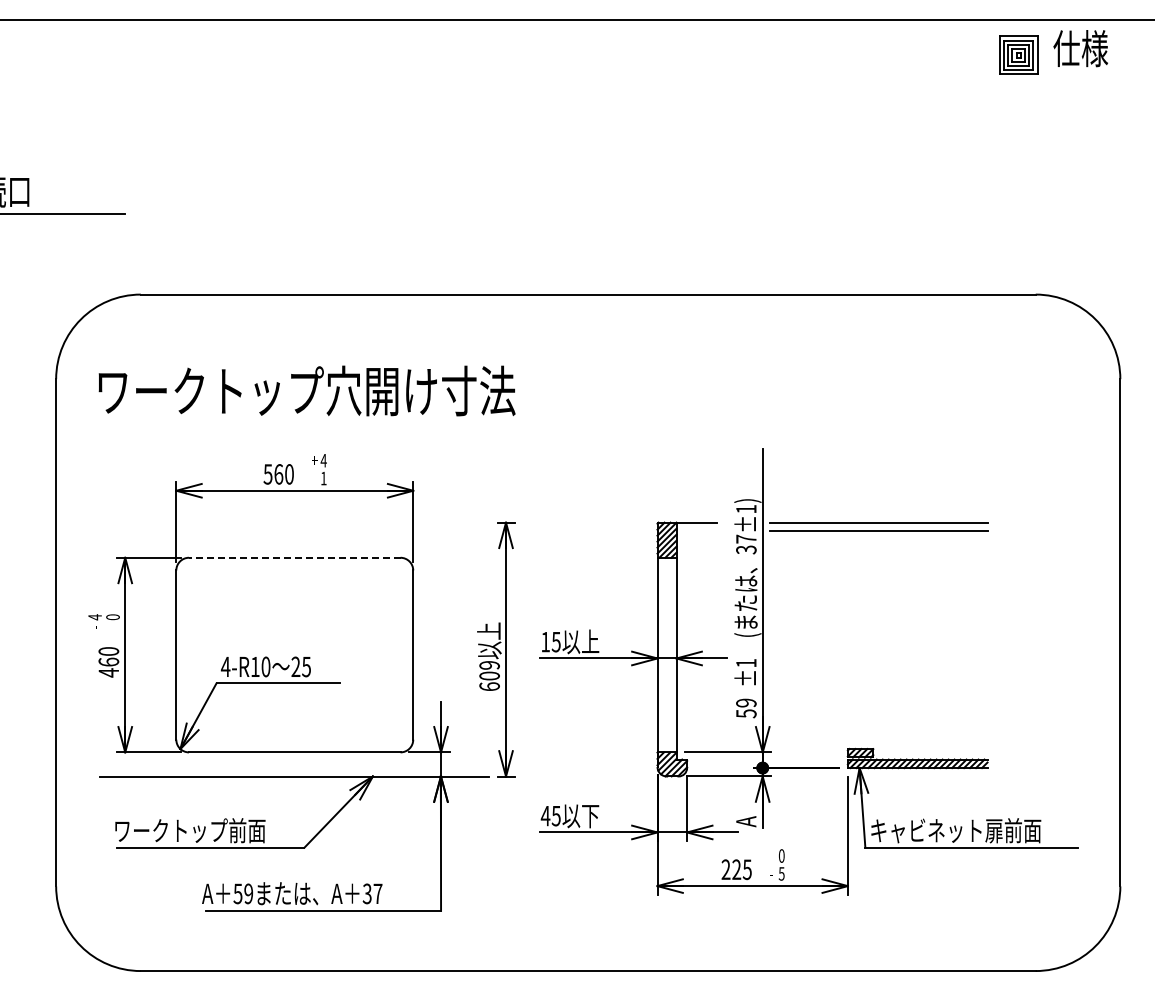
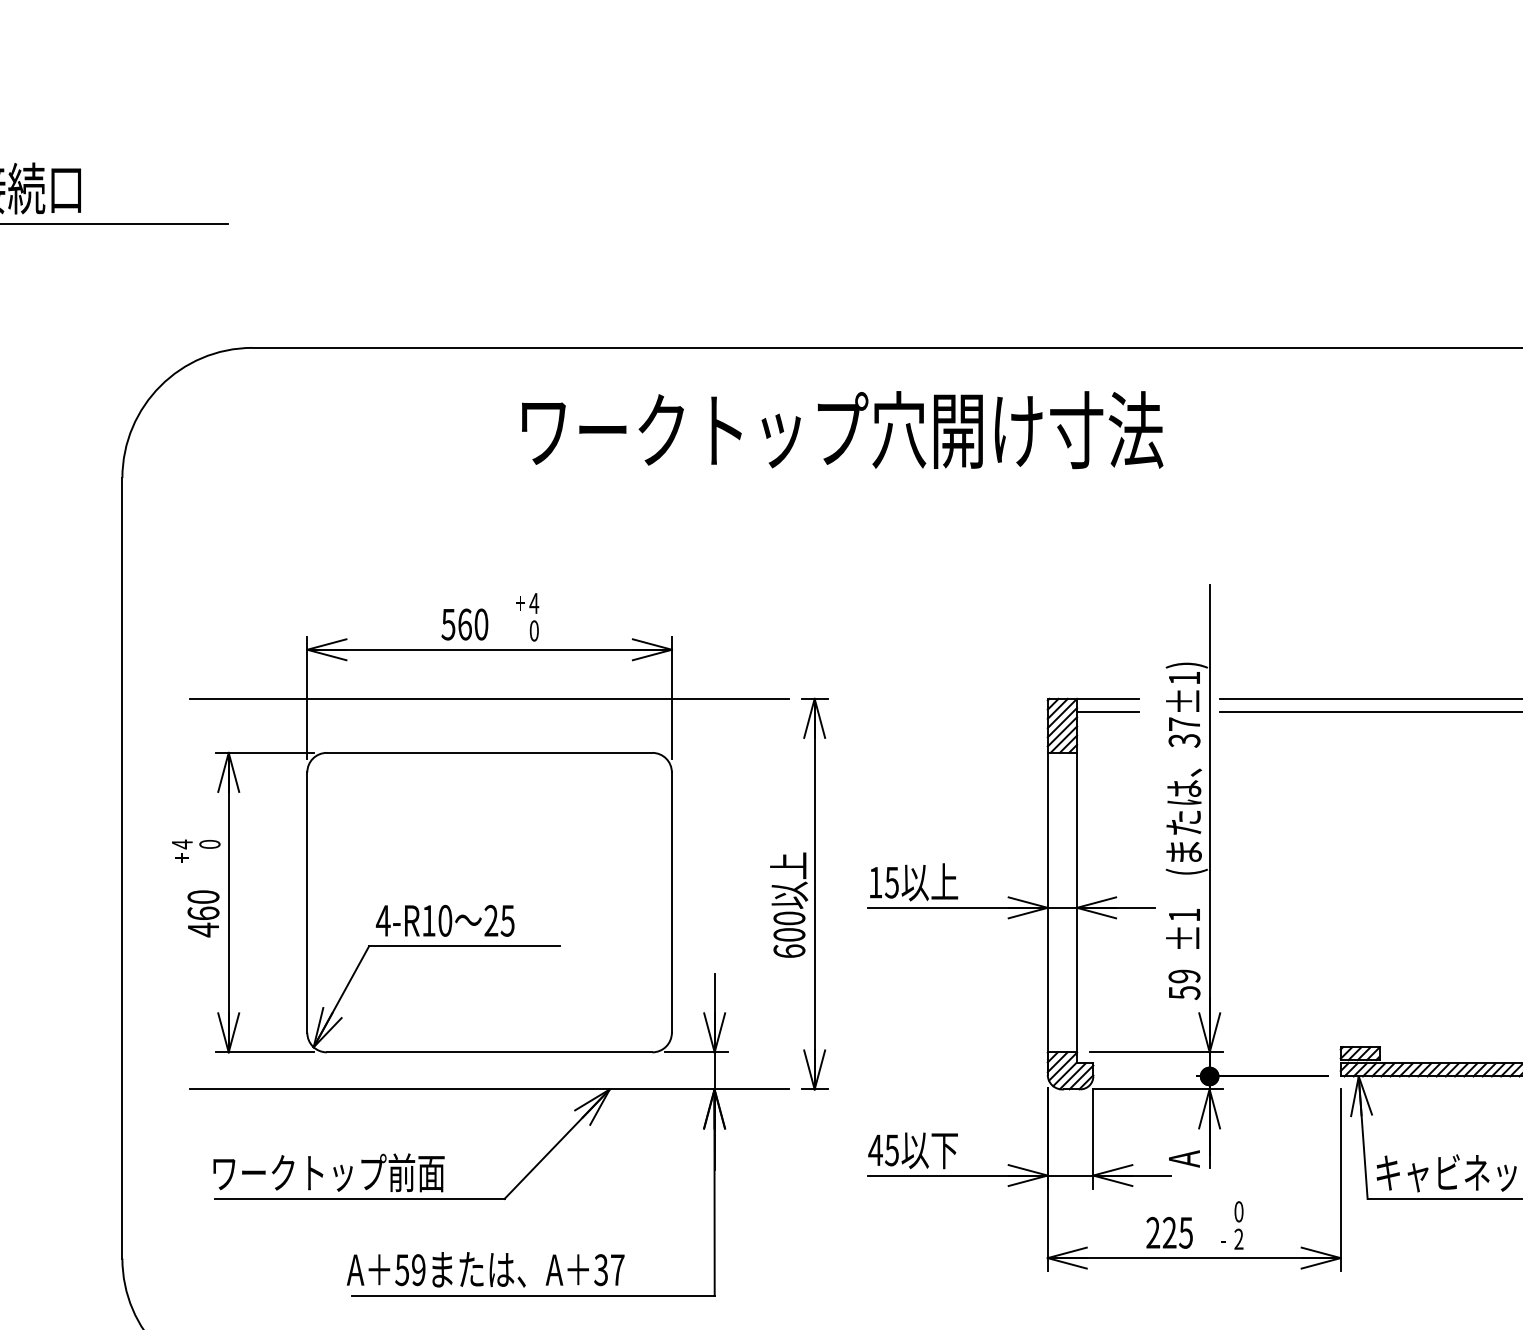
text: (306, 390) -> (841, 429), moved
text: (323, 478) -> (533, 630), 1 -> 0
line: (294, 522) -> (489, 698), added
line: (696, 531) -> (1107, 712), added
line: (294, 557) -> (489, 752), dashed -> solid
text: (94, 625) -> (181, 857), - -> +
text: (489, 665) -> (789, 918), 609 -> 600
text: (781, 873) -> (1238, 1238), 5 -> 2

